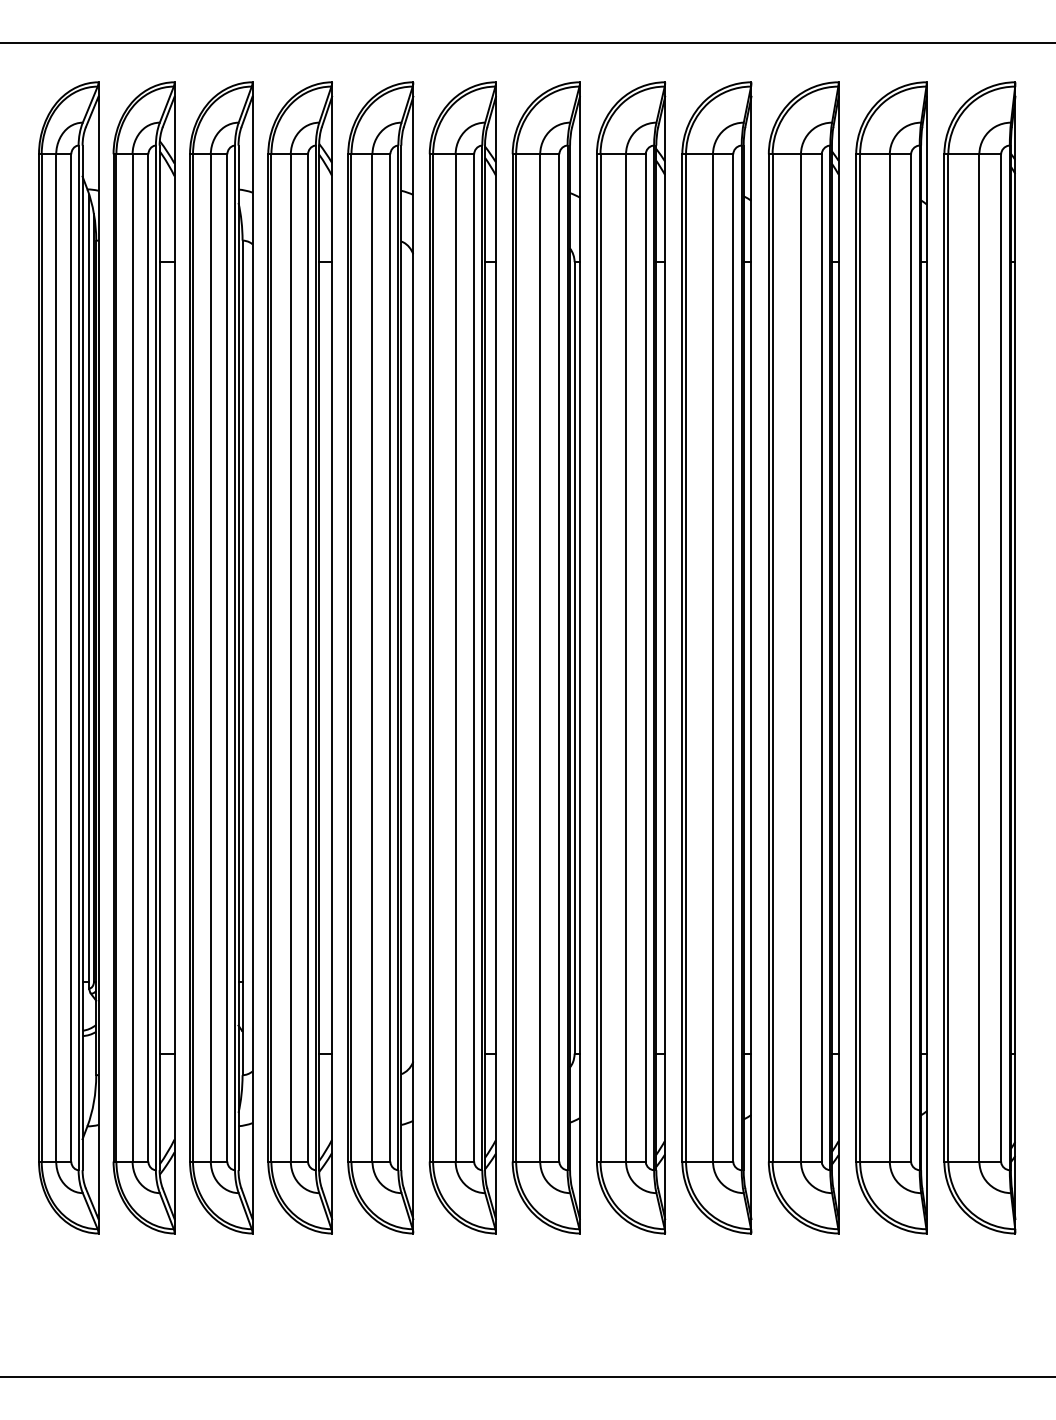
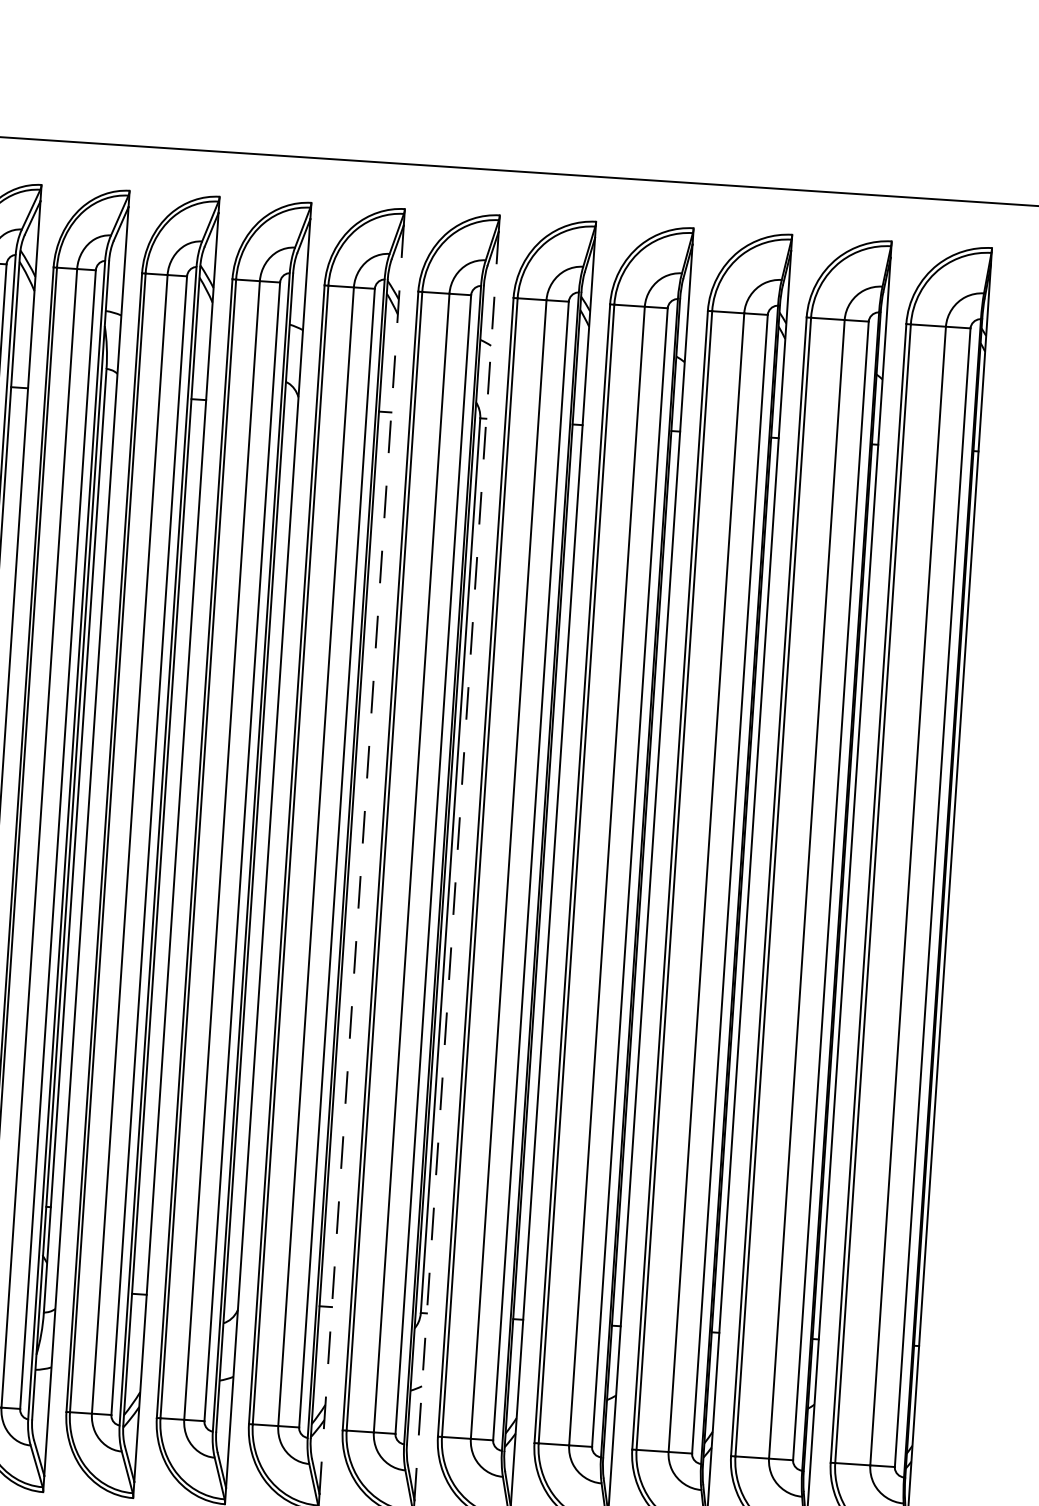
line: (495, 658) -> (361, 860), solid -> dashed
line: (579, 658) -> (456, 866), solid -> dashed

